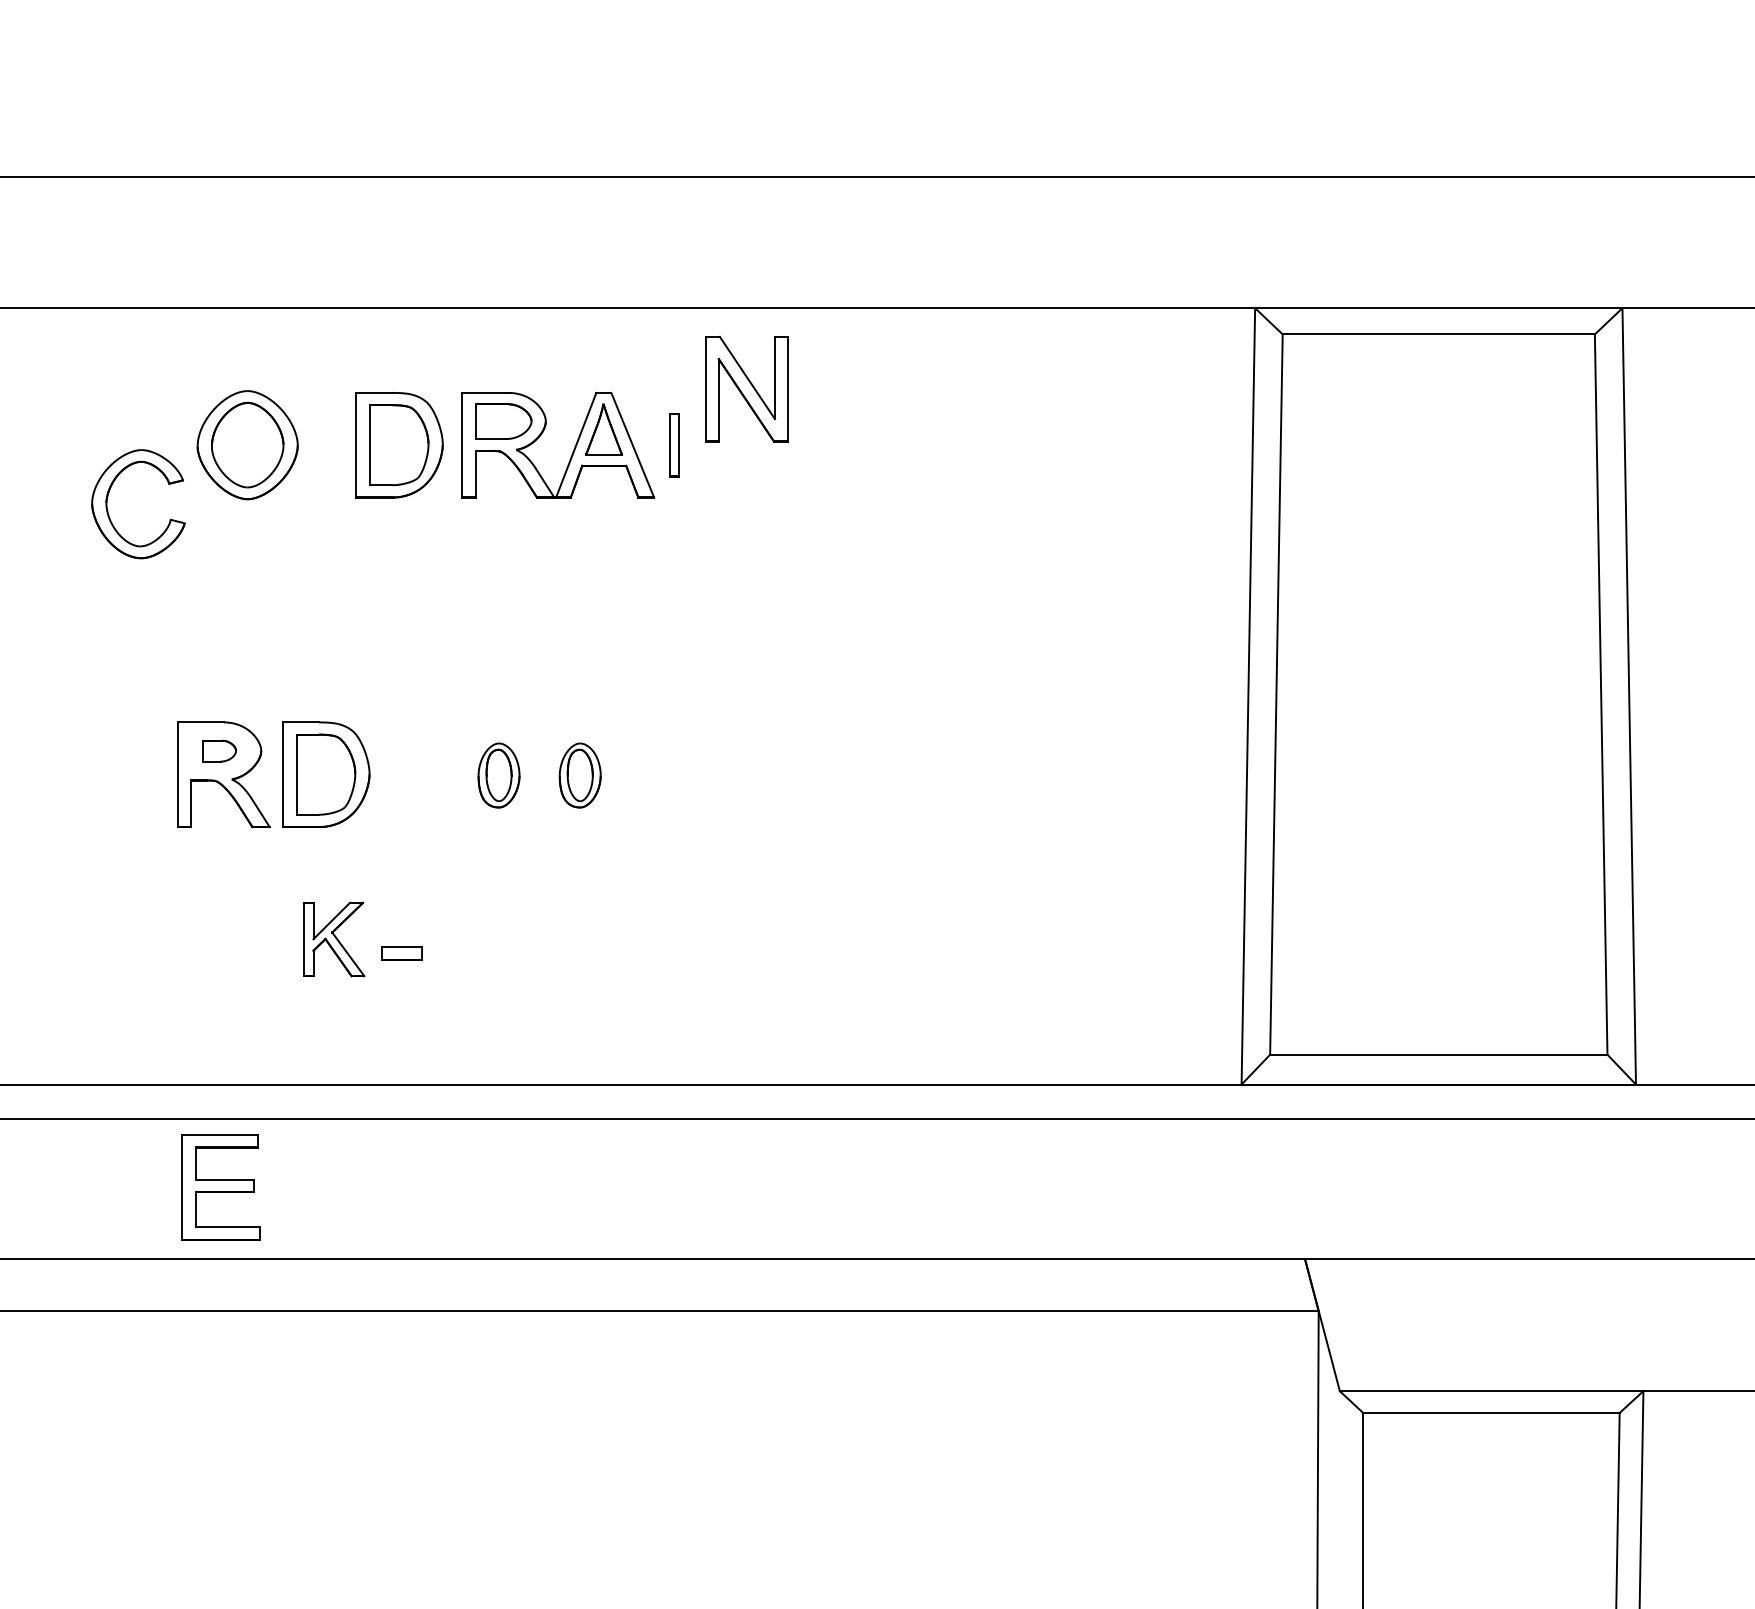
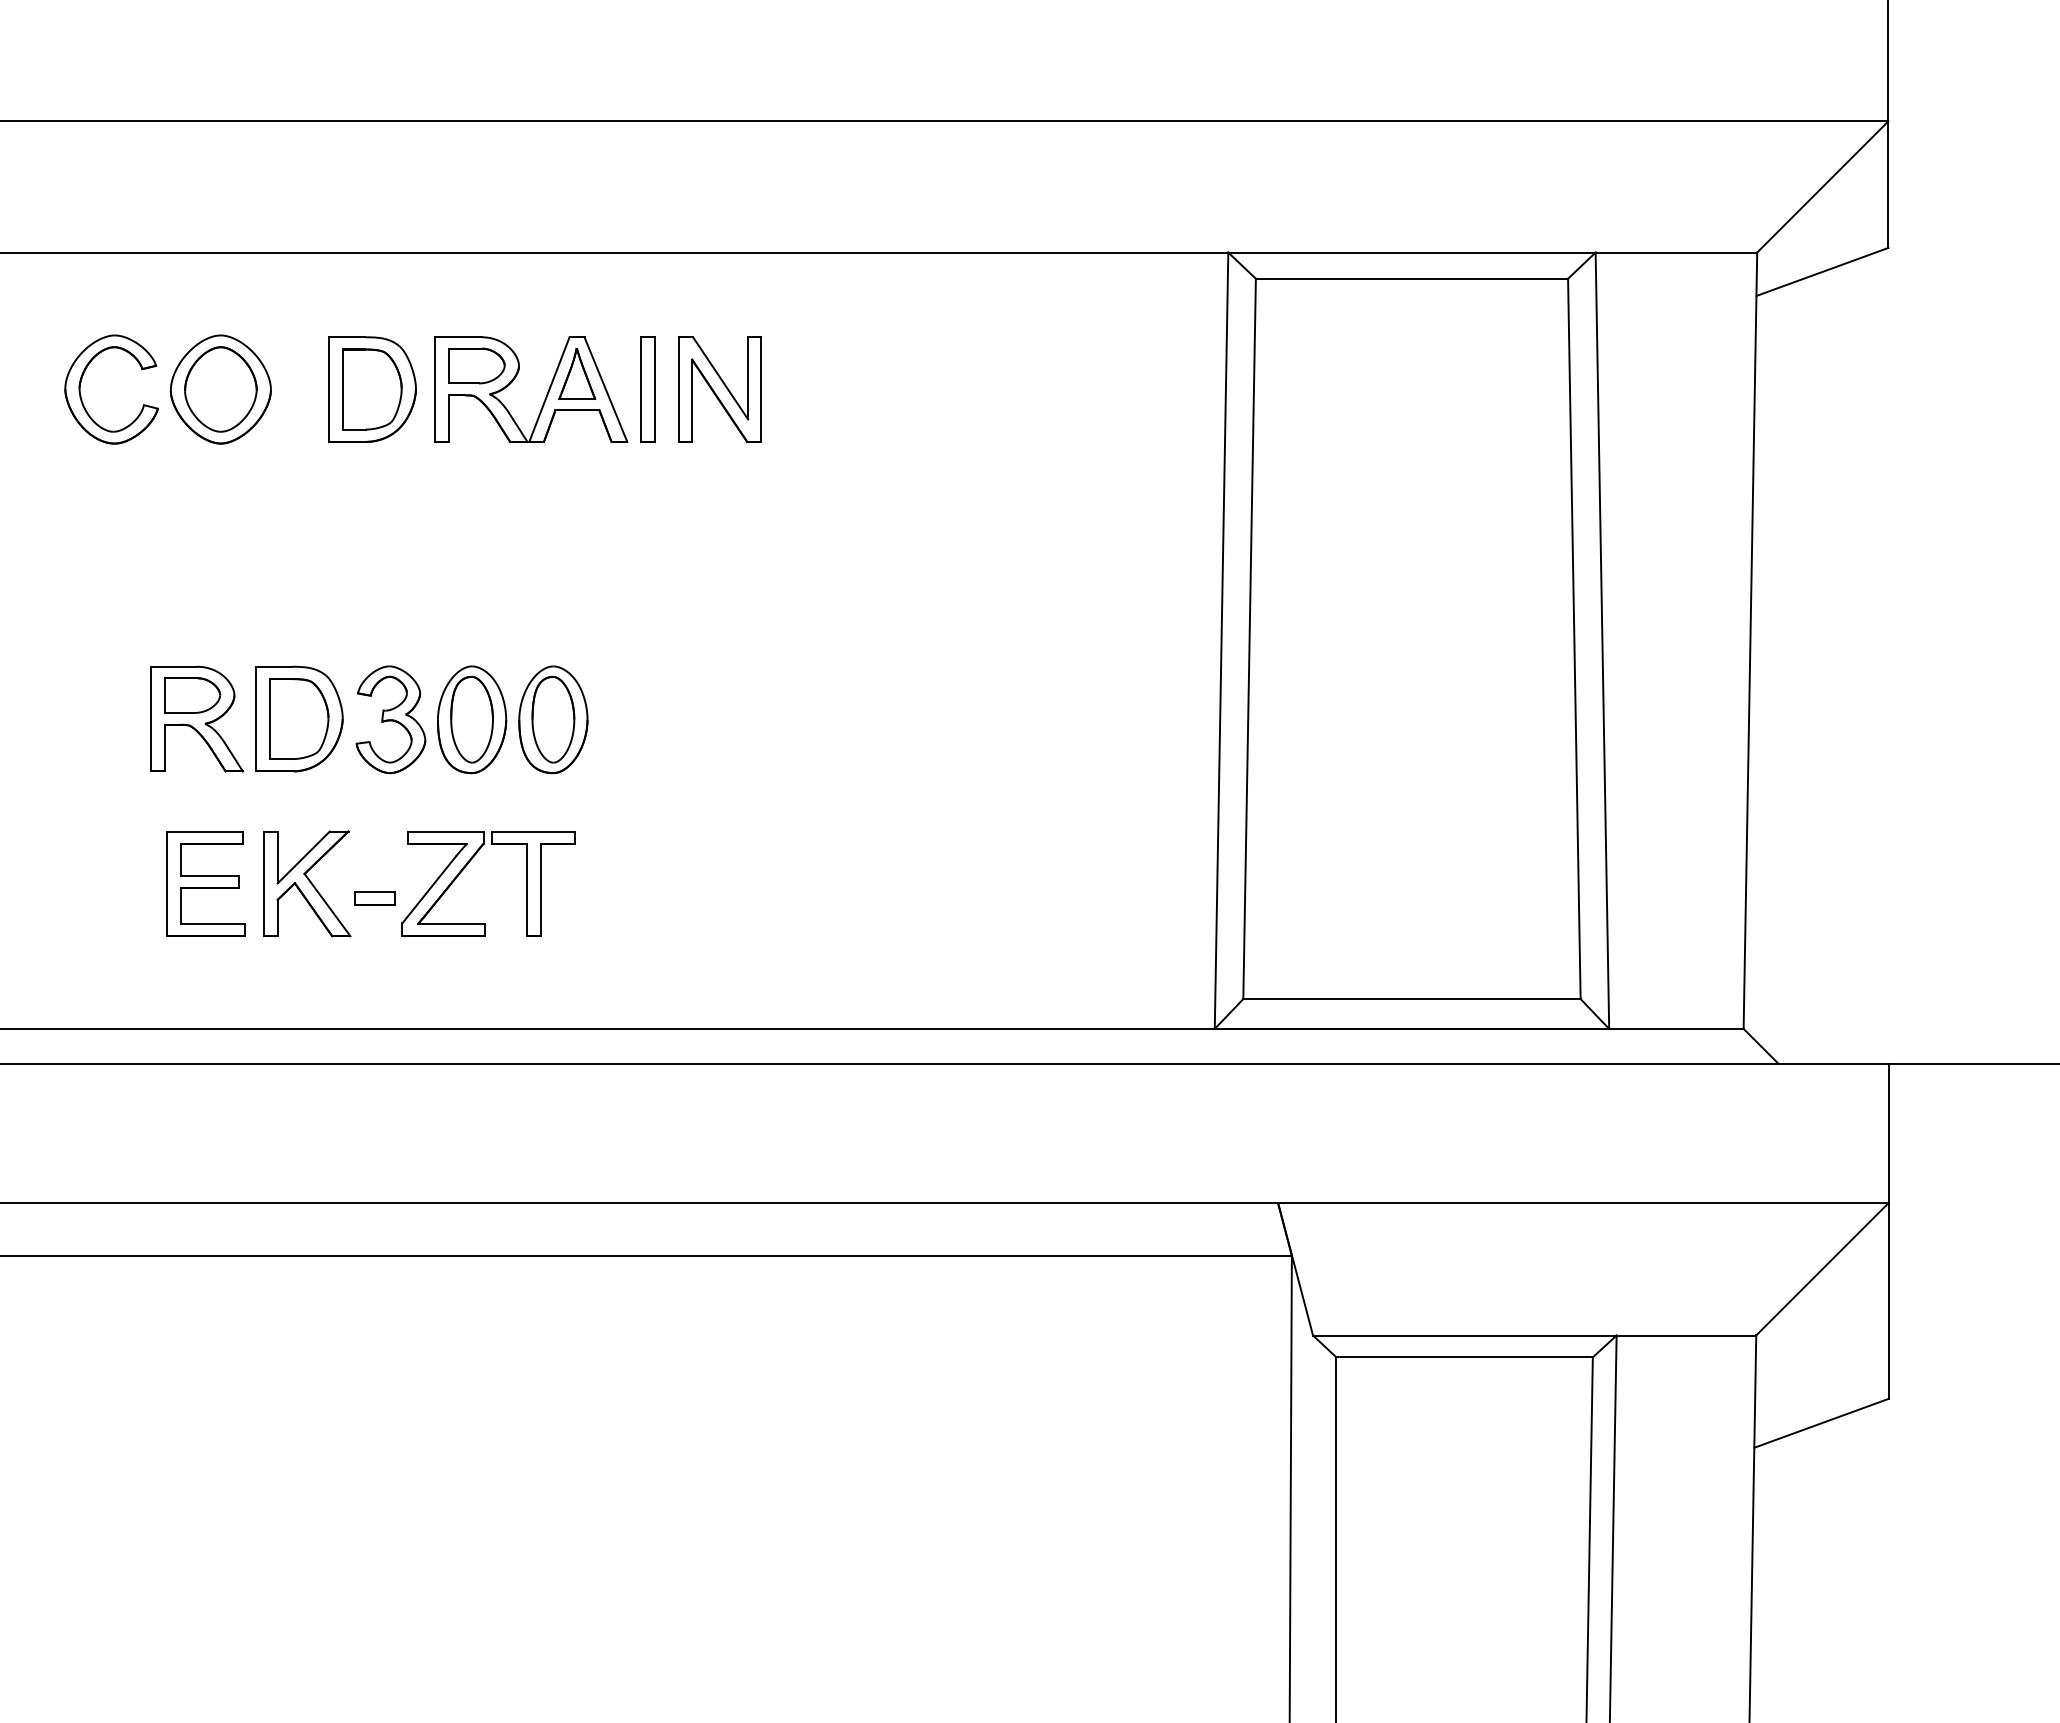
part: (746, 389) -> (719, 389), moved
part: (674, 445) -> (647, 389), size x1.67
part: (108, 498) -> (81, 383), moved
part: (219, 751) -> (192, 695), size x1.67
part: (417, 775) -> (390, 719), added
part: (499, 775) -> (472, 719), size x1.67
part: (580, 775) -> (553, 719), size x1.67
part: (495, 920) -> (468, 864), added
part: (334, 939) -> (307, 883), size x1.43
part: (220, 1187) -> (205, 883), moved

